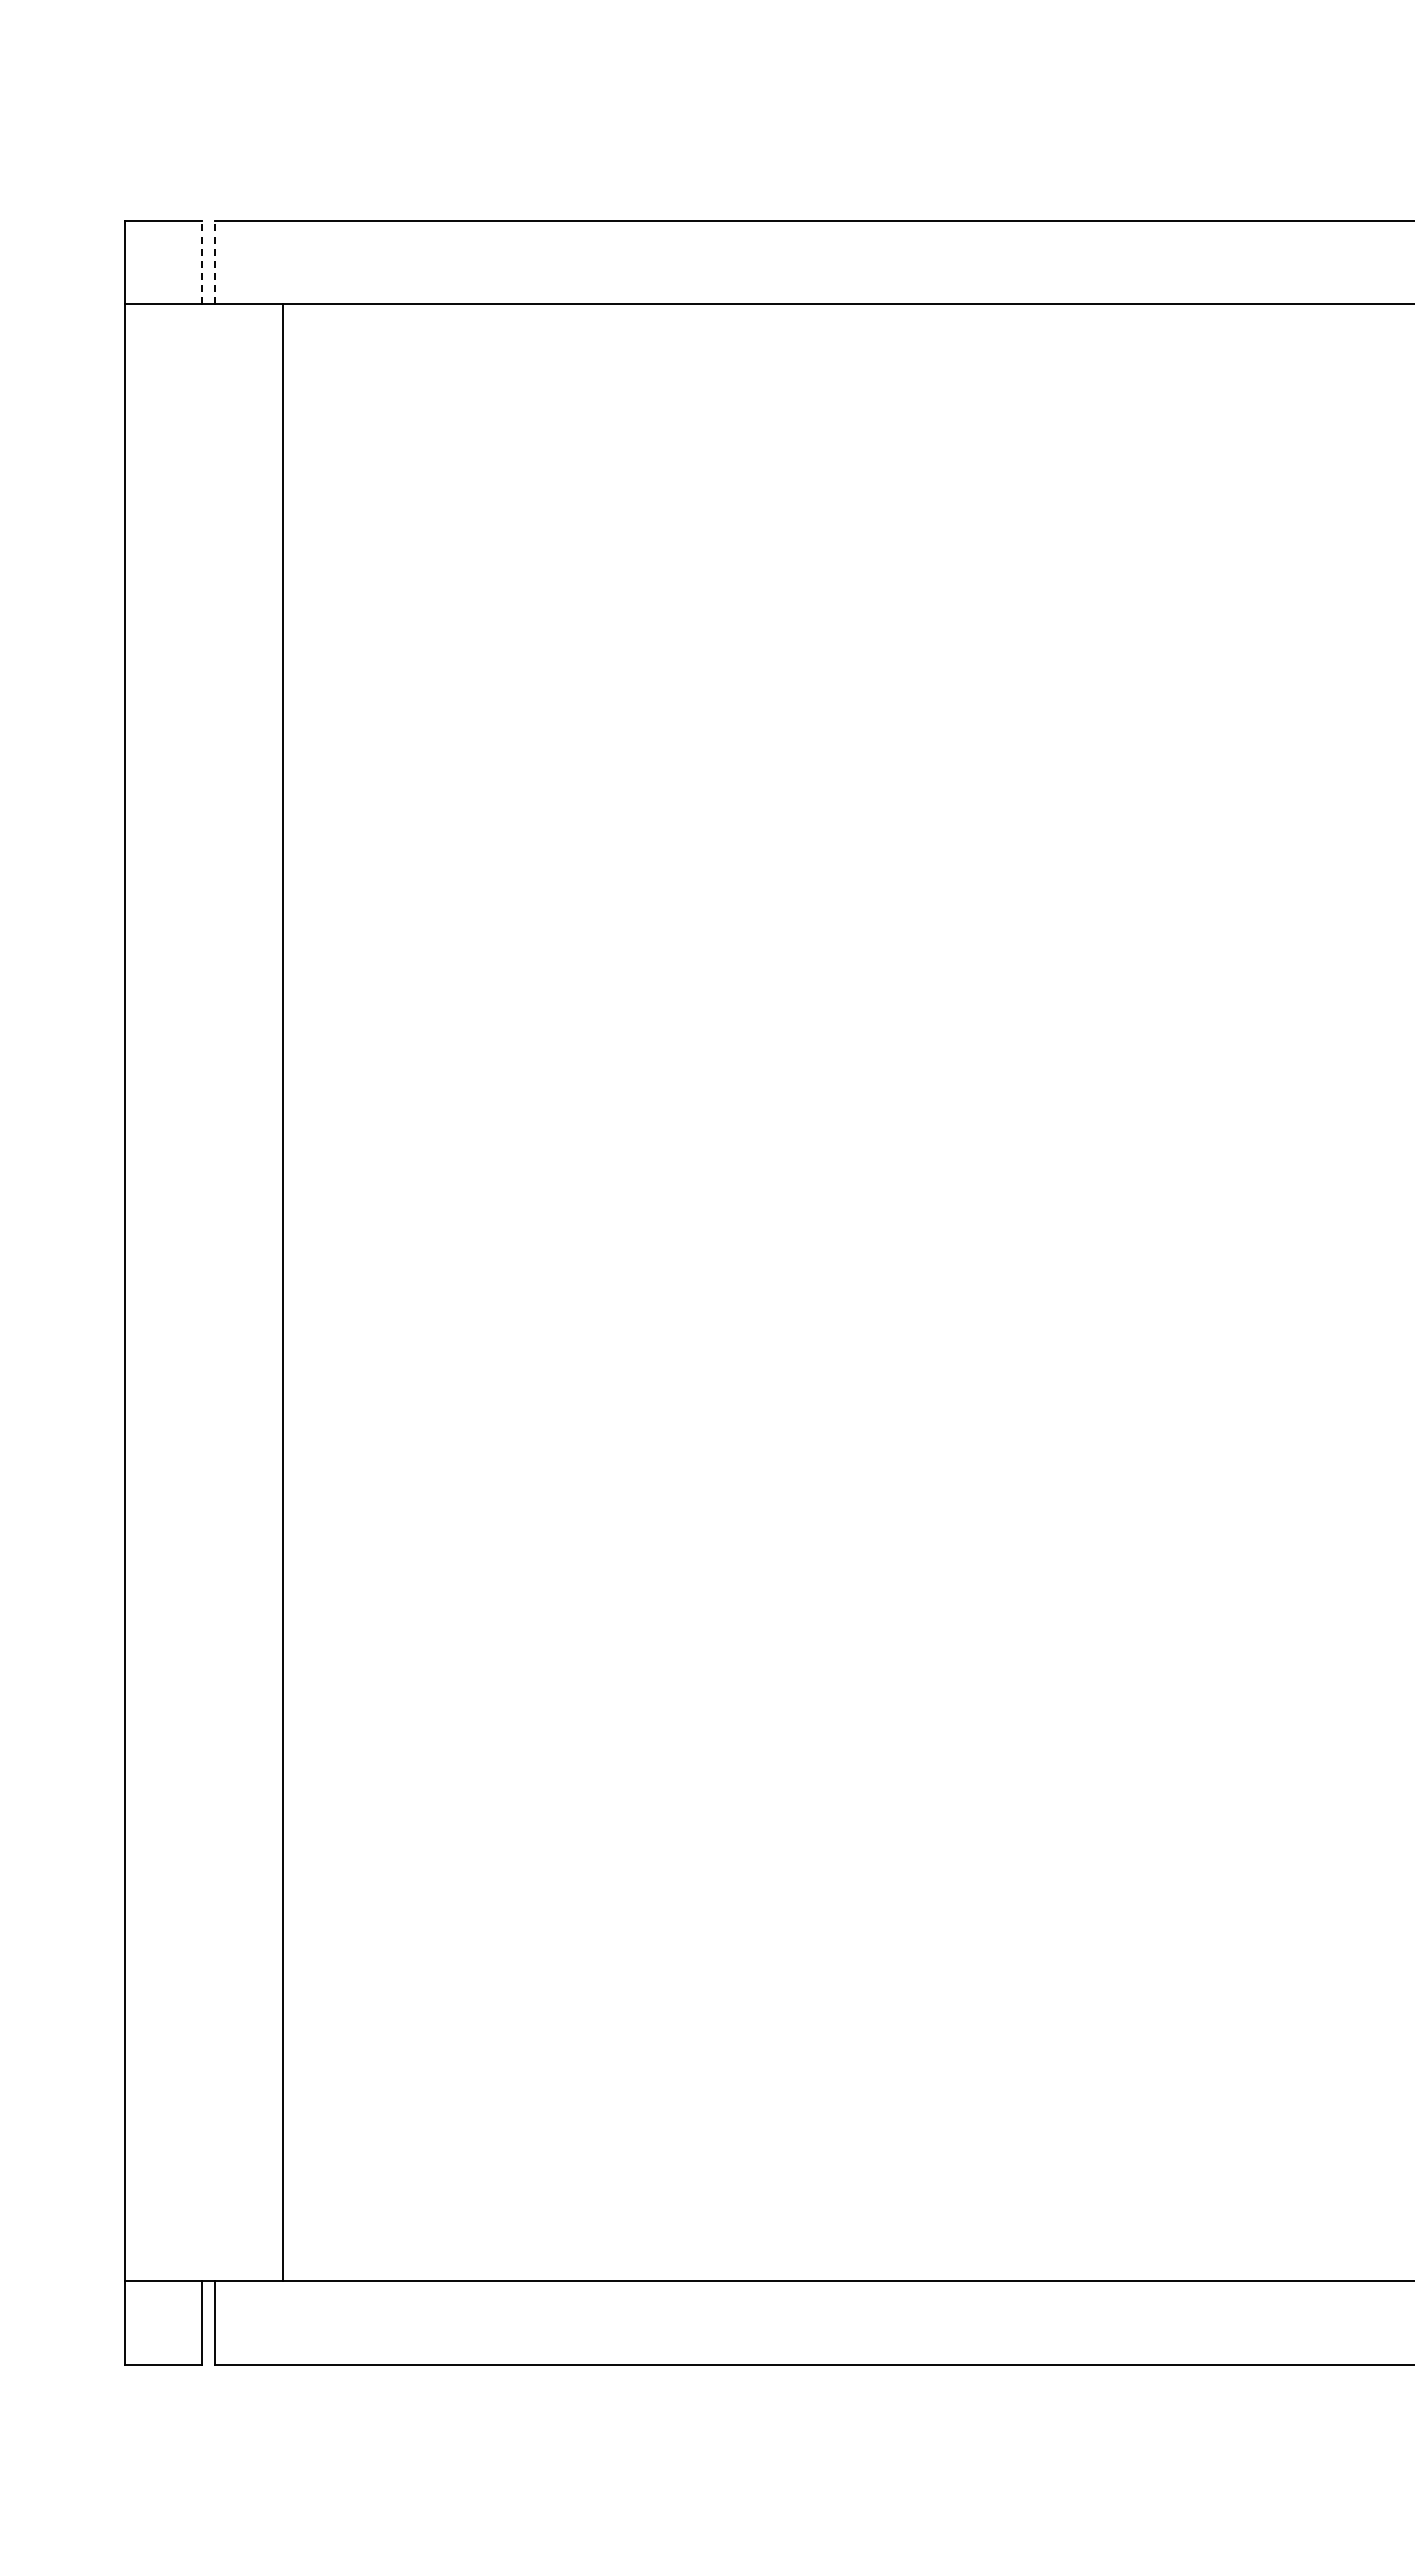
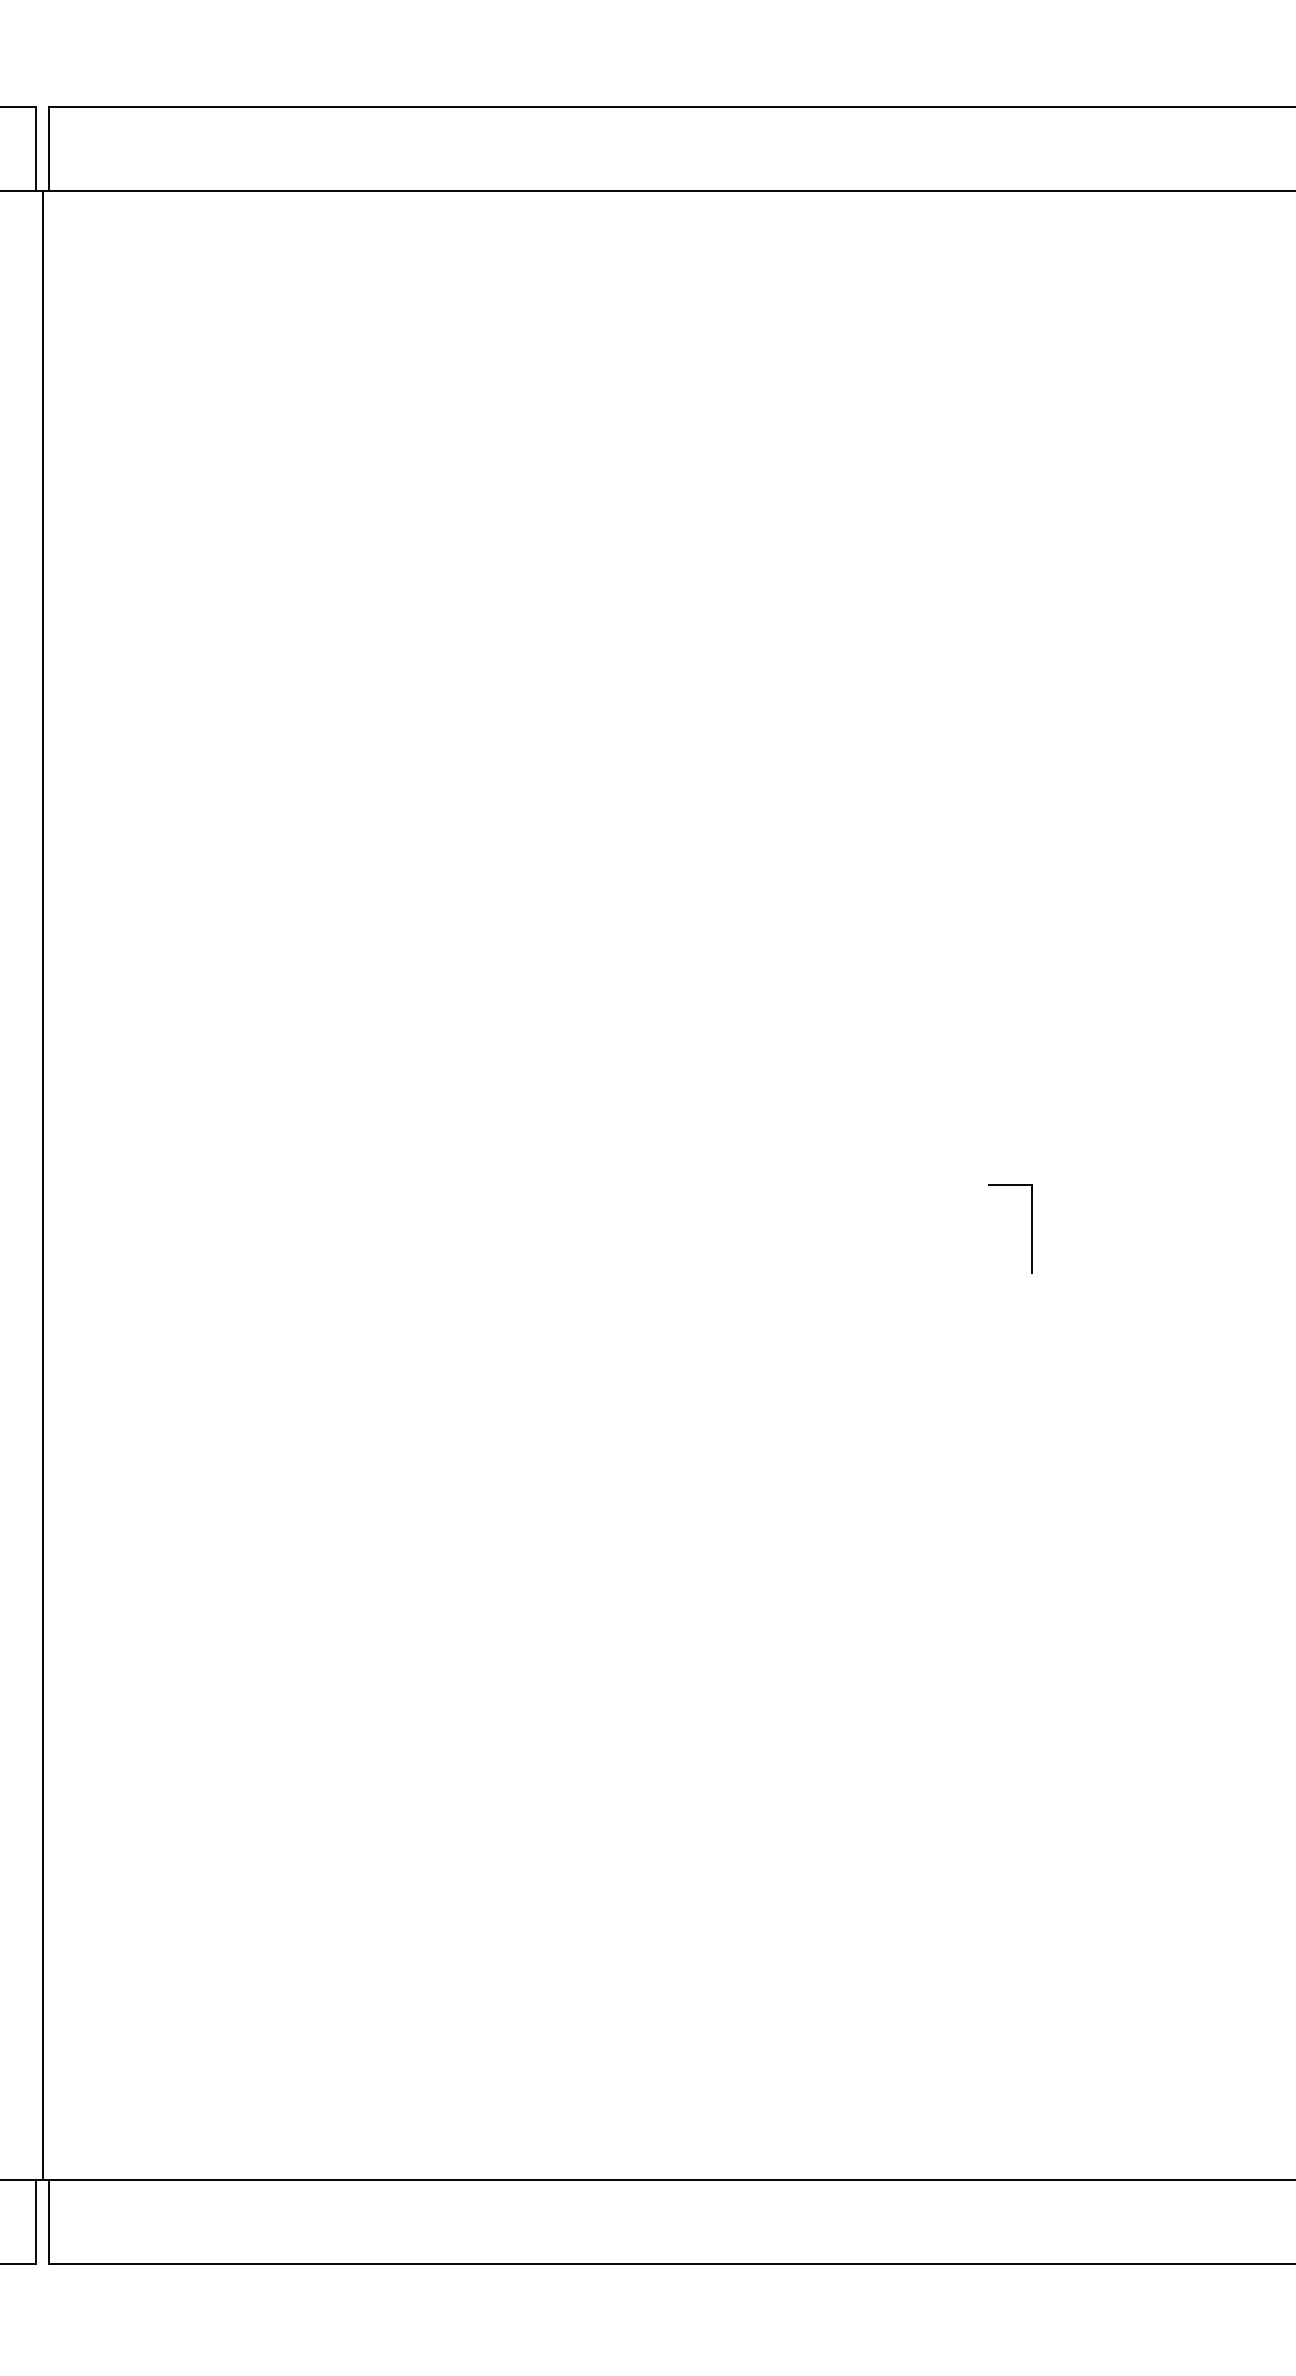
line: (202, 262) -> (36, 148), dashed -> solid
line: (215, 262) -> (49, 148), dashed -> solid
line: (282, 1292) -> (42, 1184), moved
part: (1192, 1336) -> (1032, 1229), added

